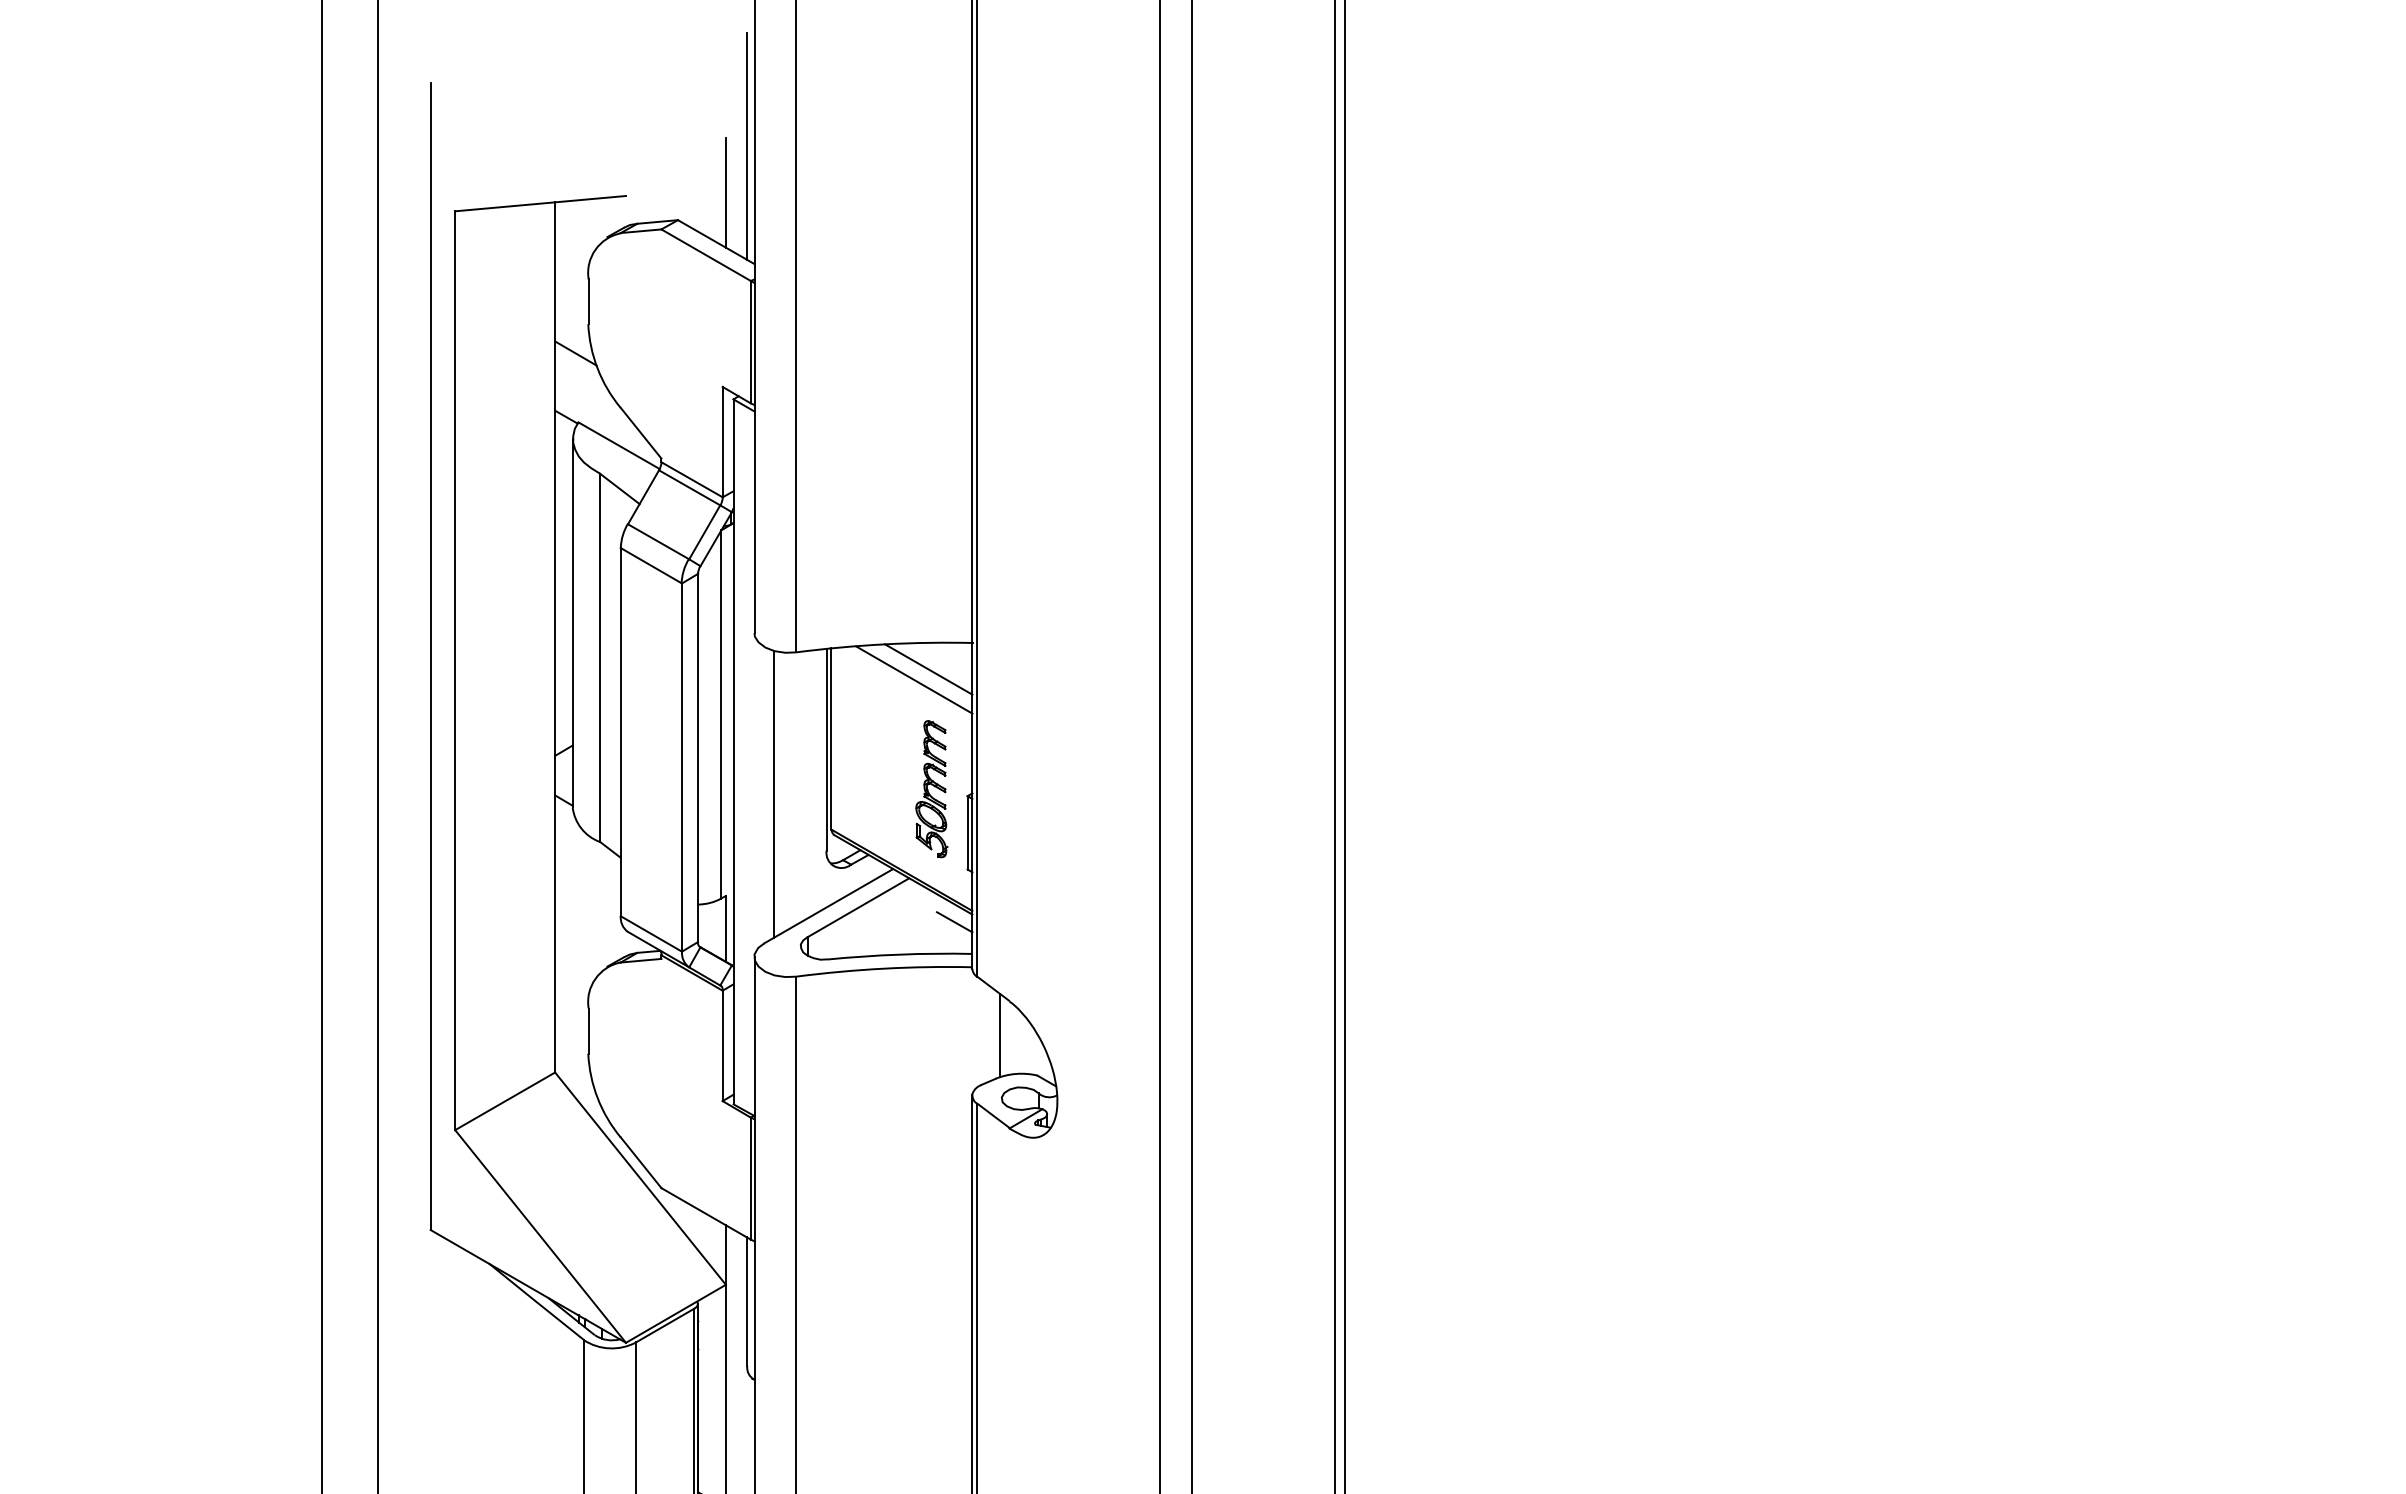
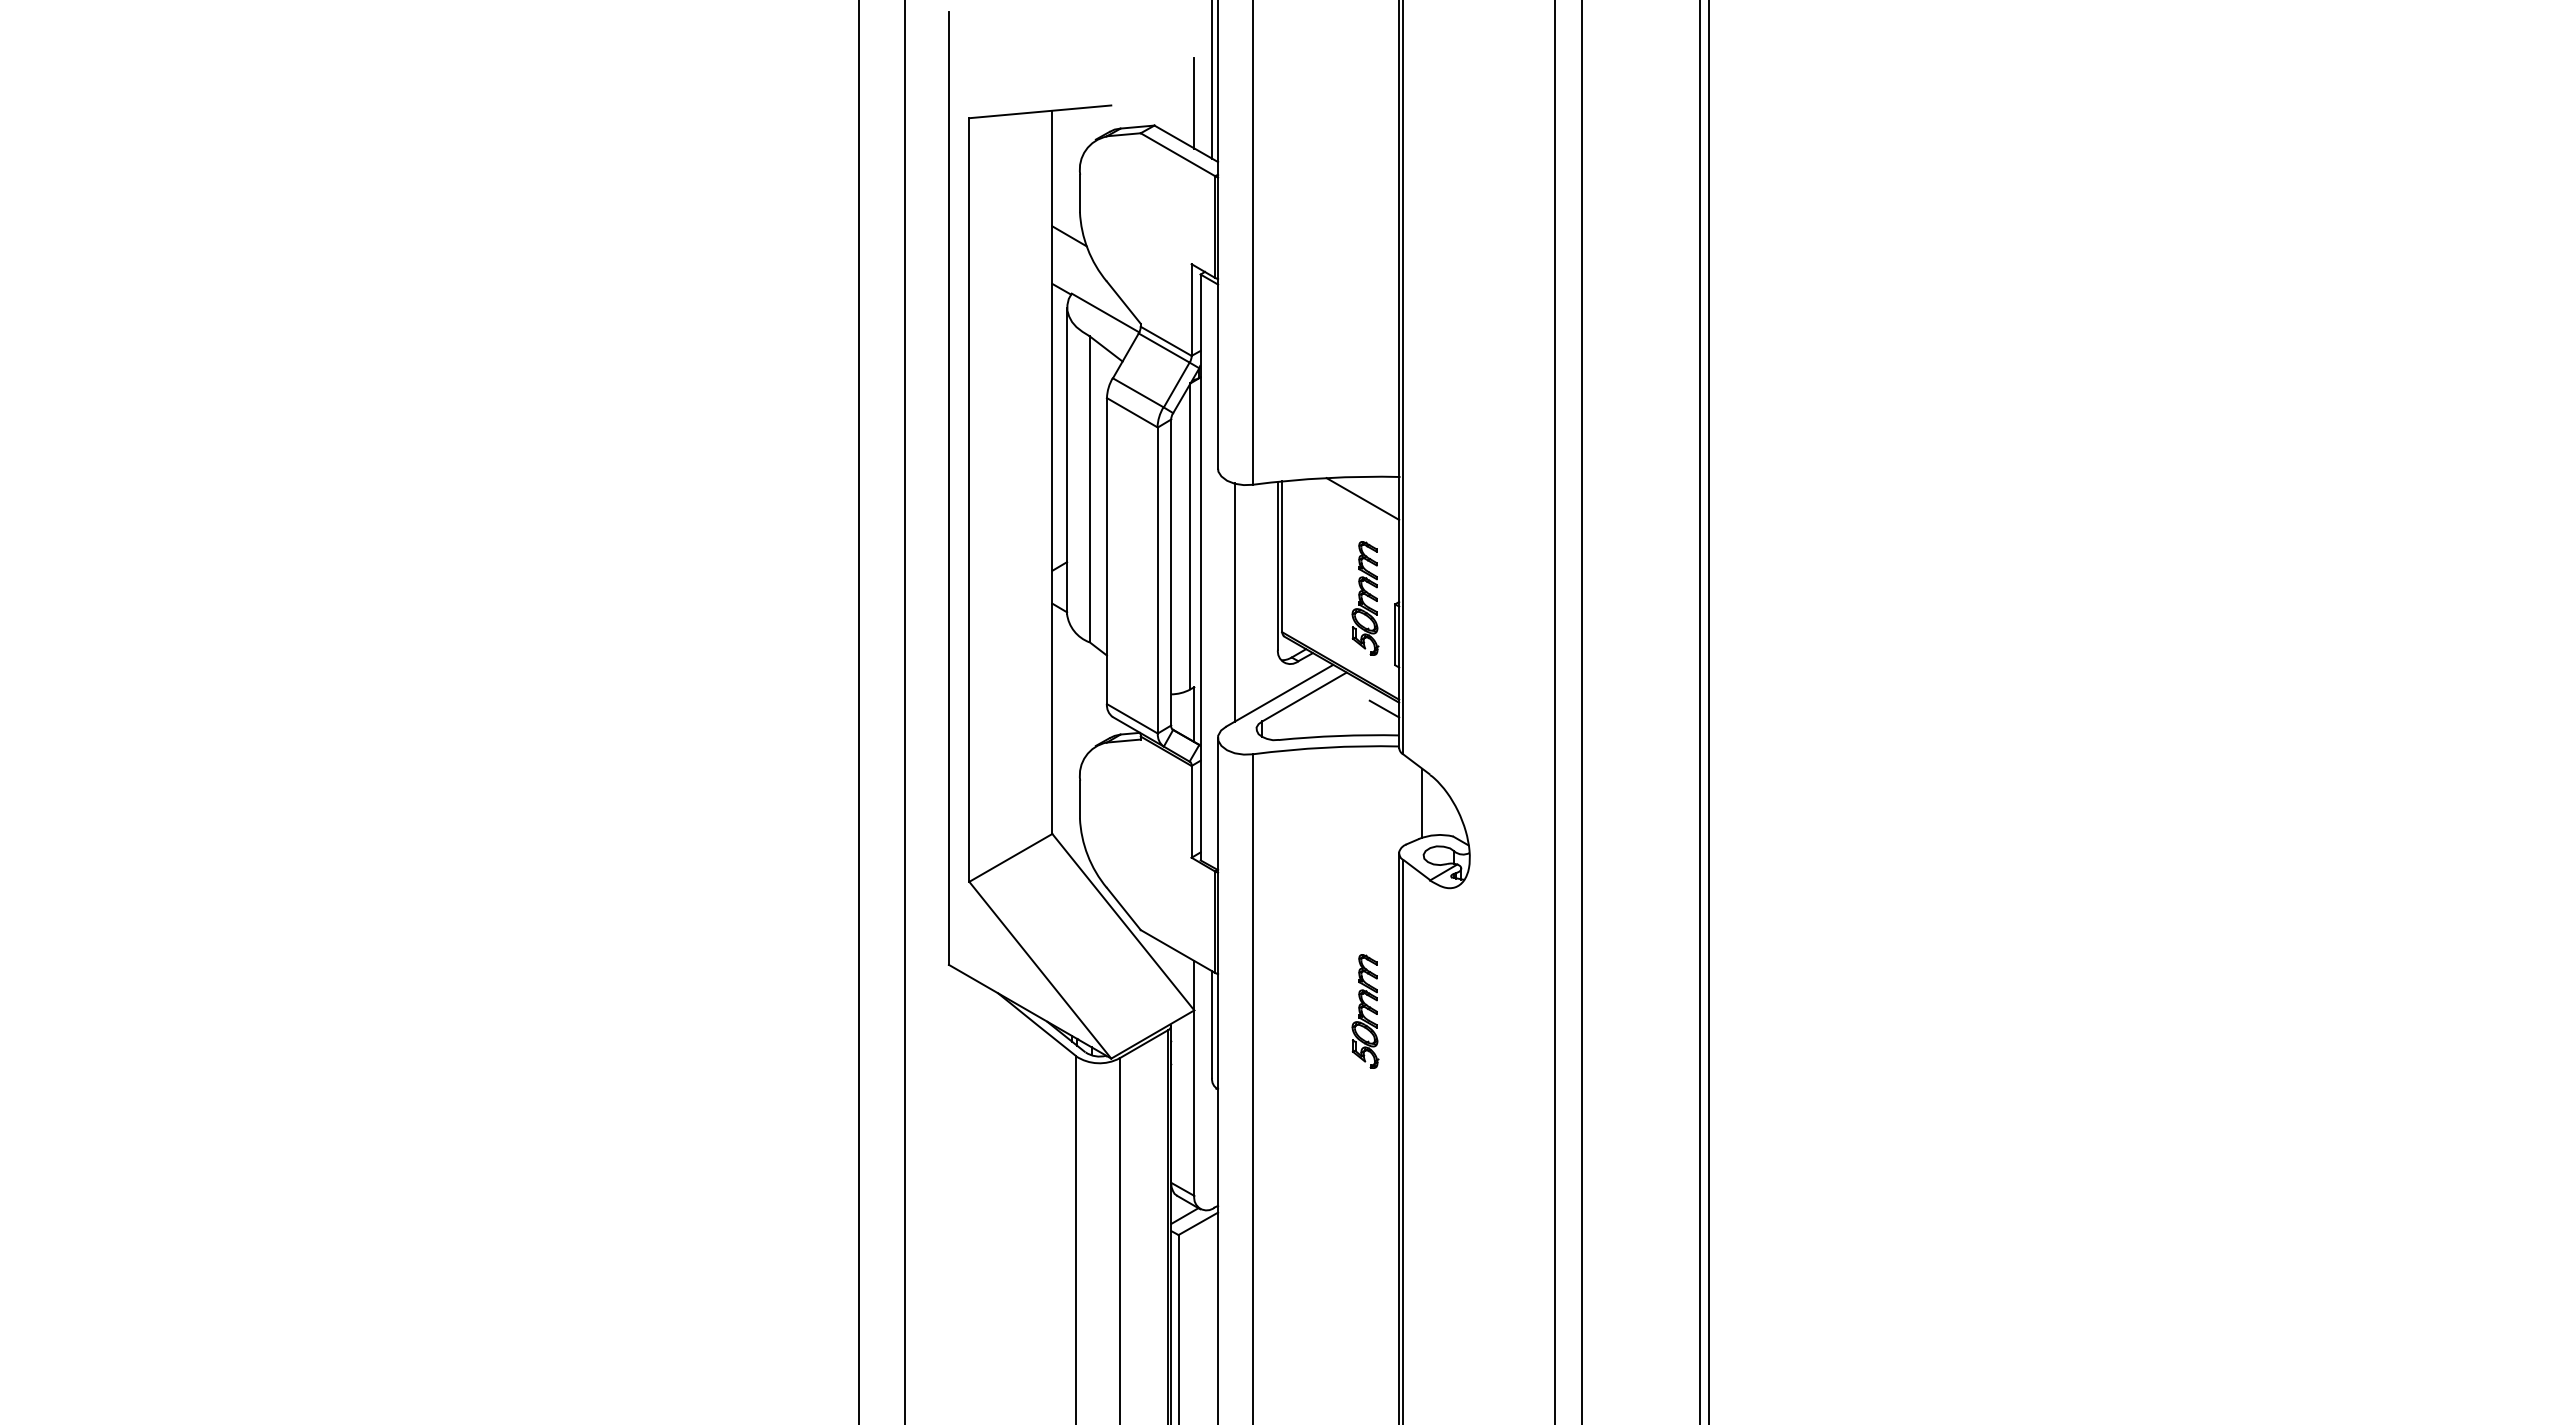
line: (913, 679) -> (1350, 507), removed
part: (931, 1286) -> (1365, 1011), added

